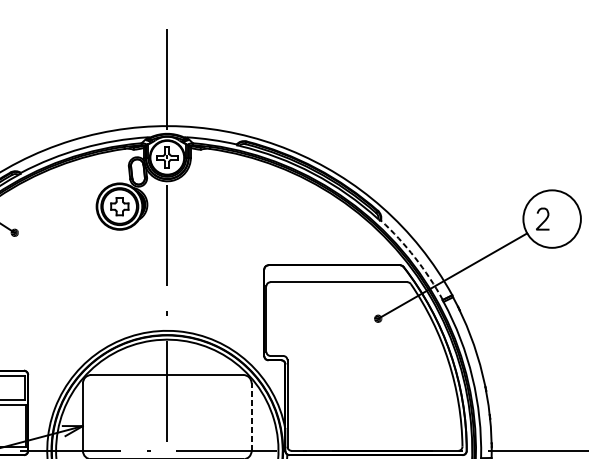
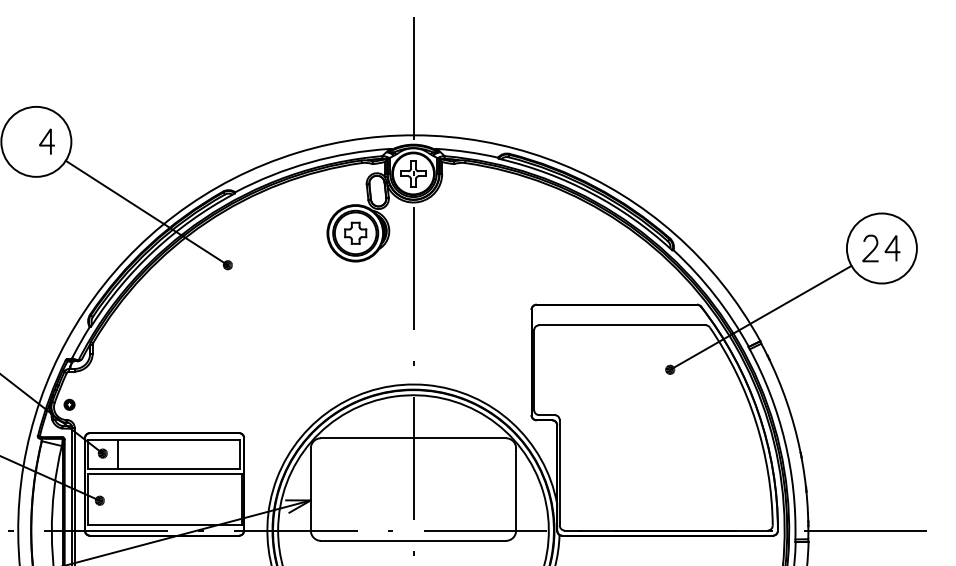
line: (559, 217) -> (890, 246), added
arc: (415, 257) -> (715, 295), dashed -> solid
line: (251, 417) -> (516, 489), dashed -> solid

